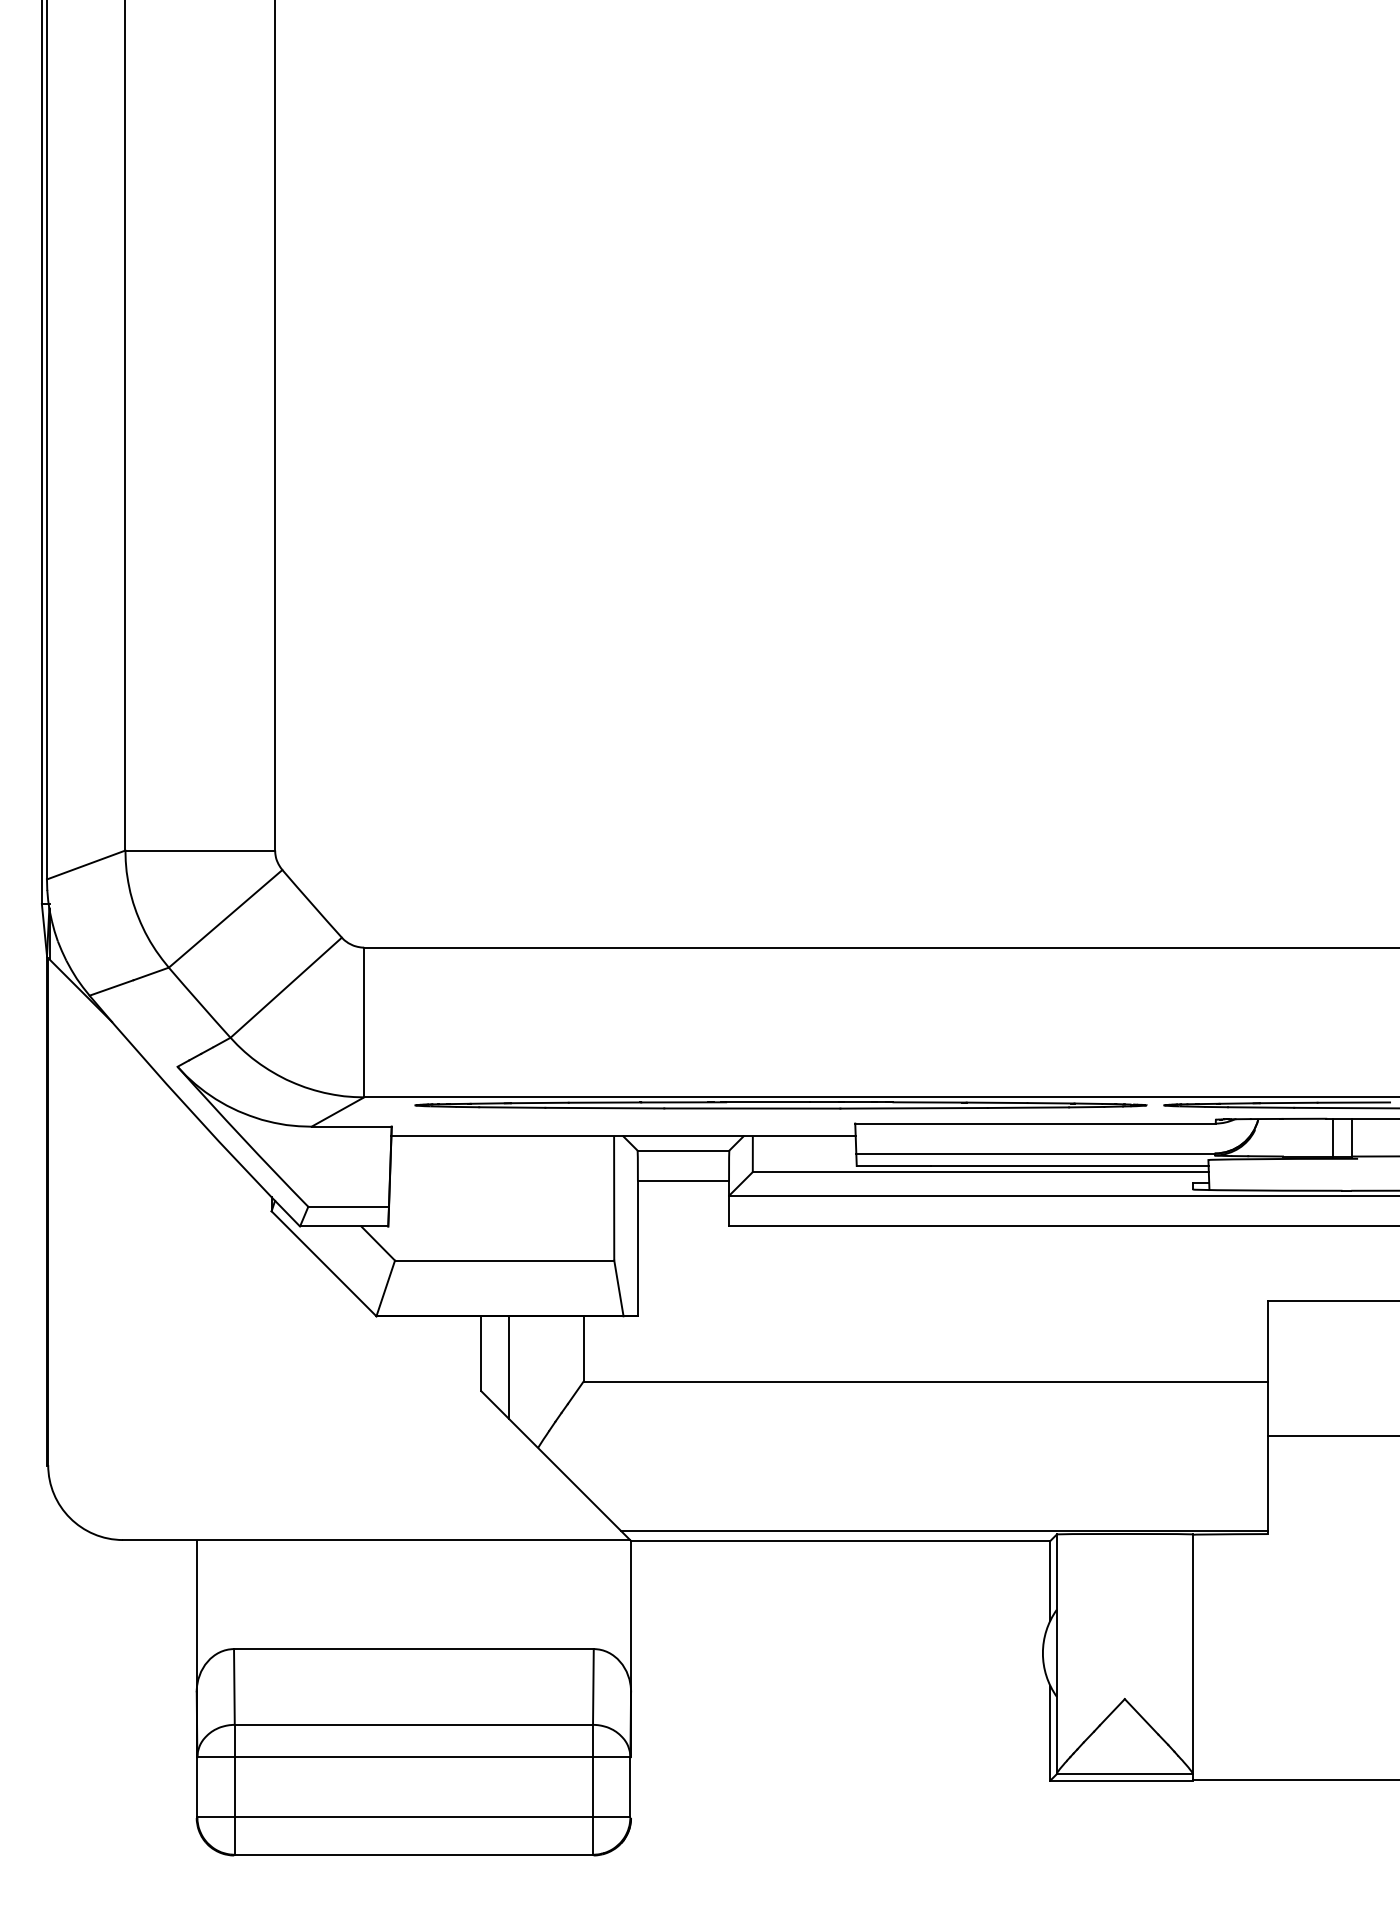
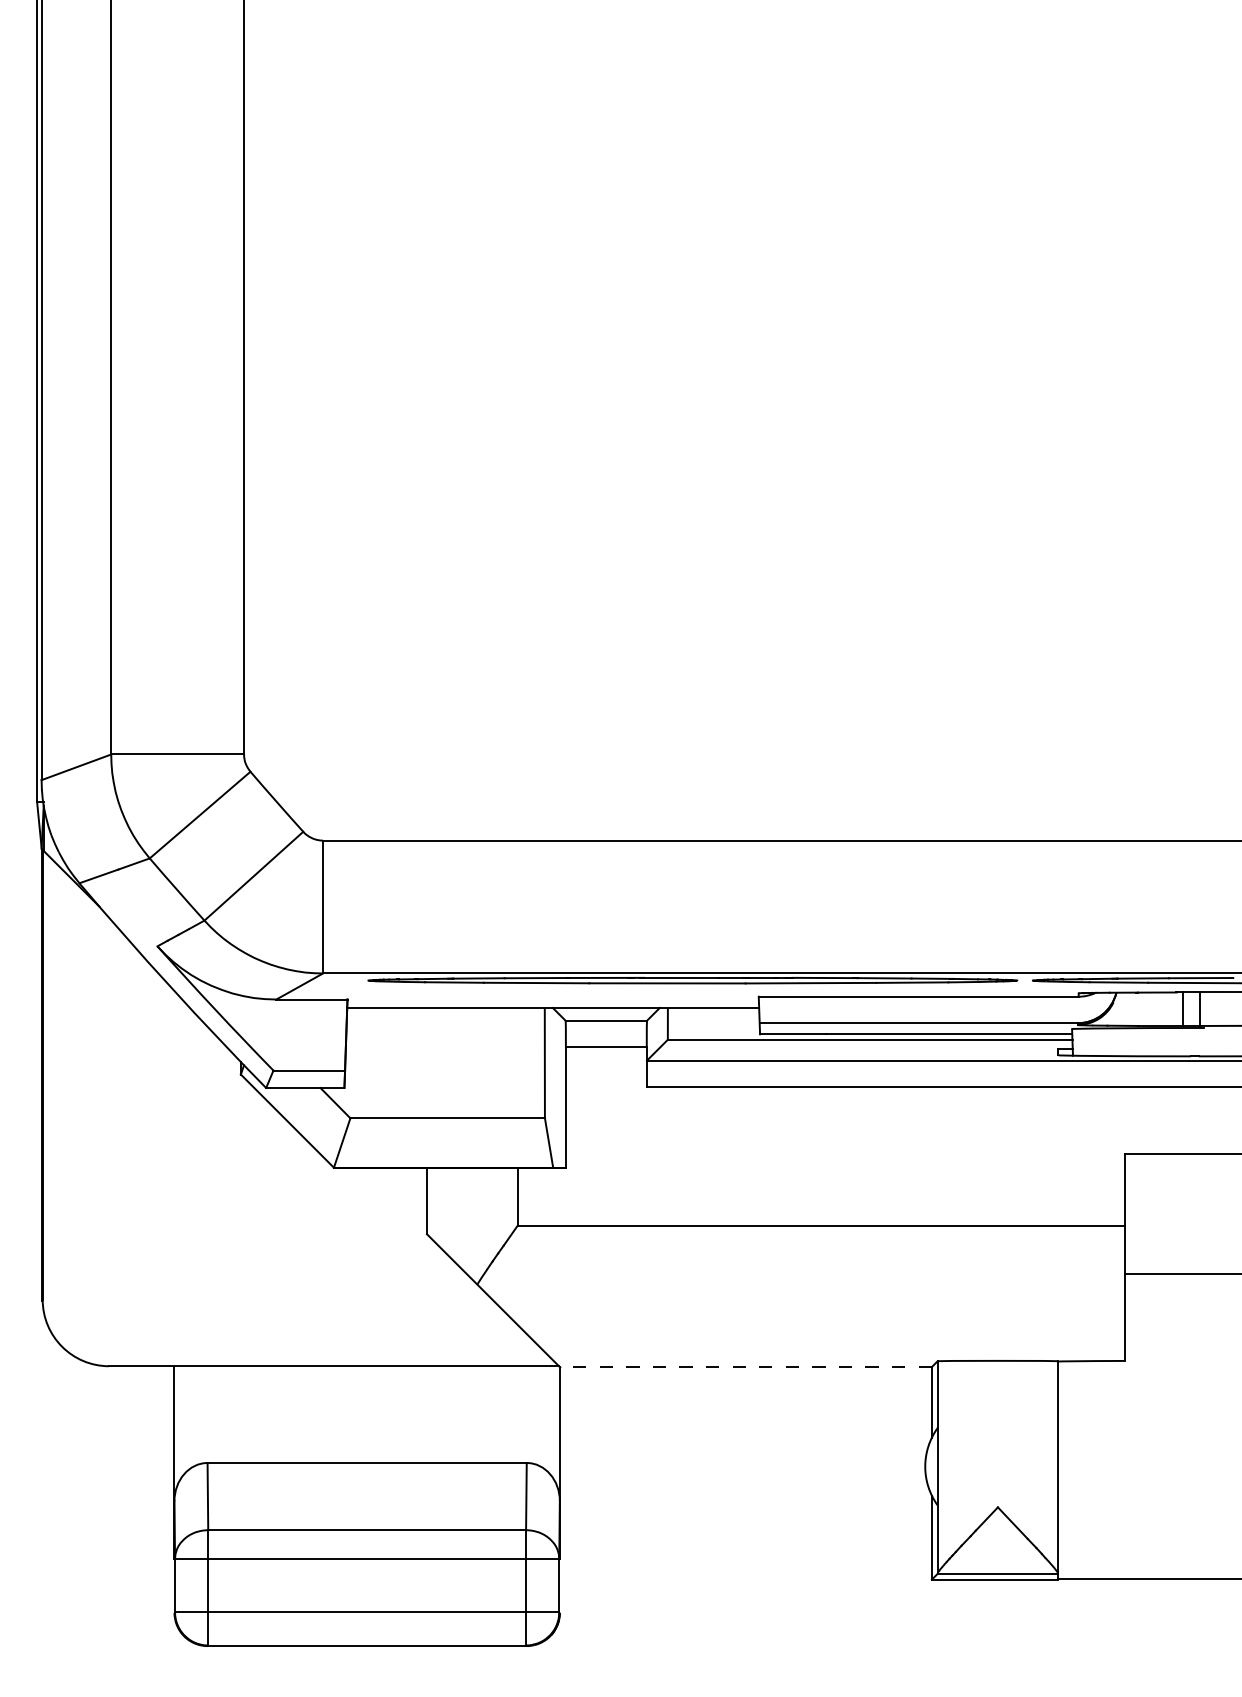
line: (508, 1366) -> (451, 1212), removed
line: (944, 1531) -> (837, 1358), removed
line: (840, 1541) -> (745, 1367), solid -> dashed

